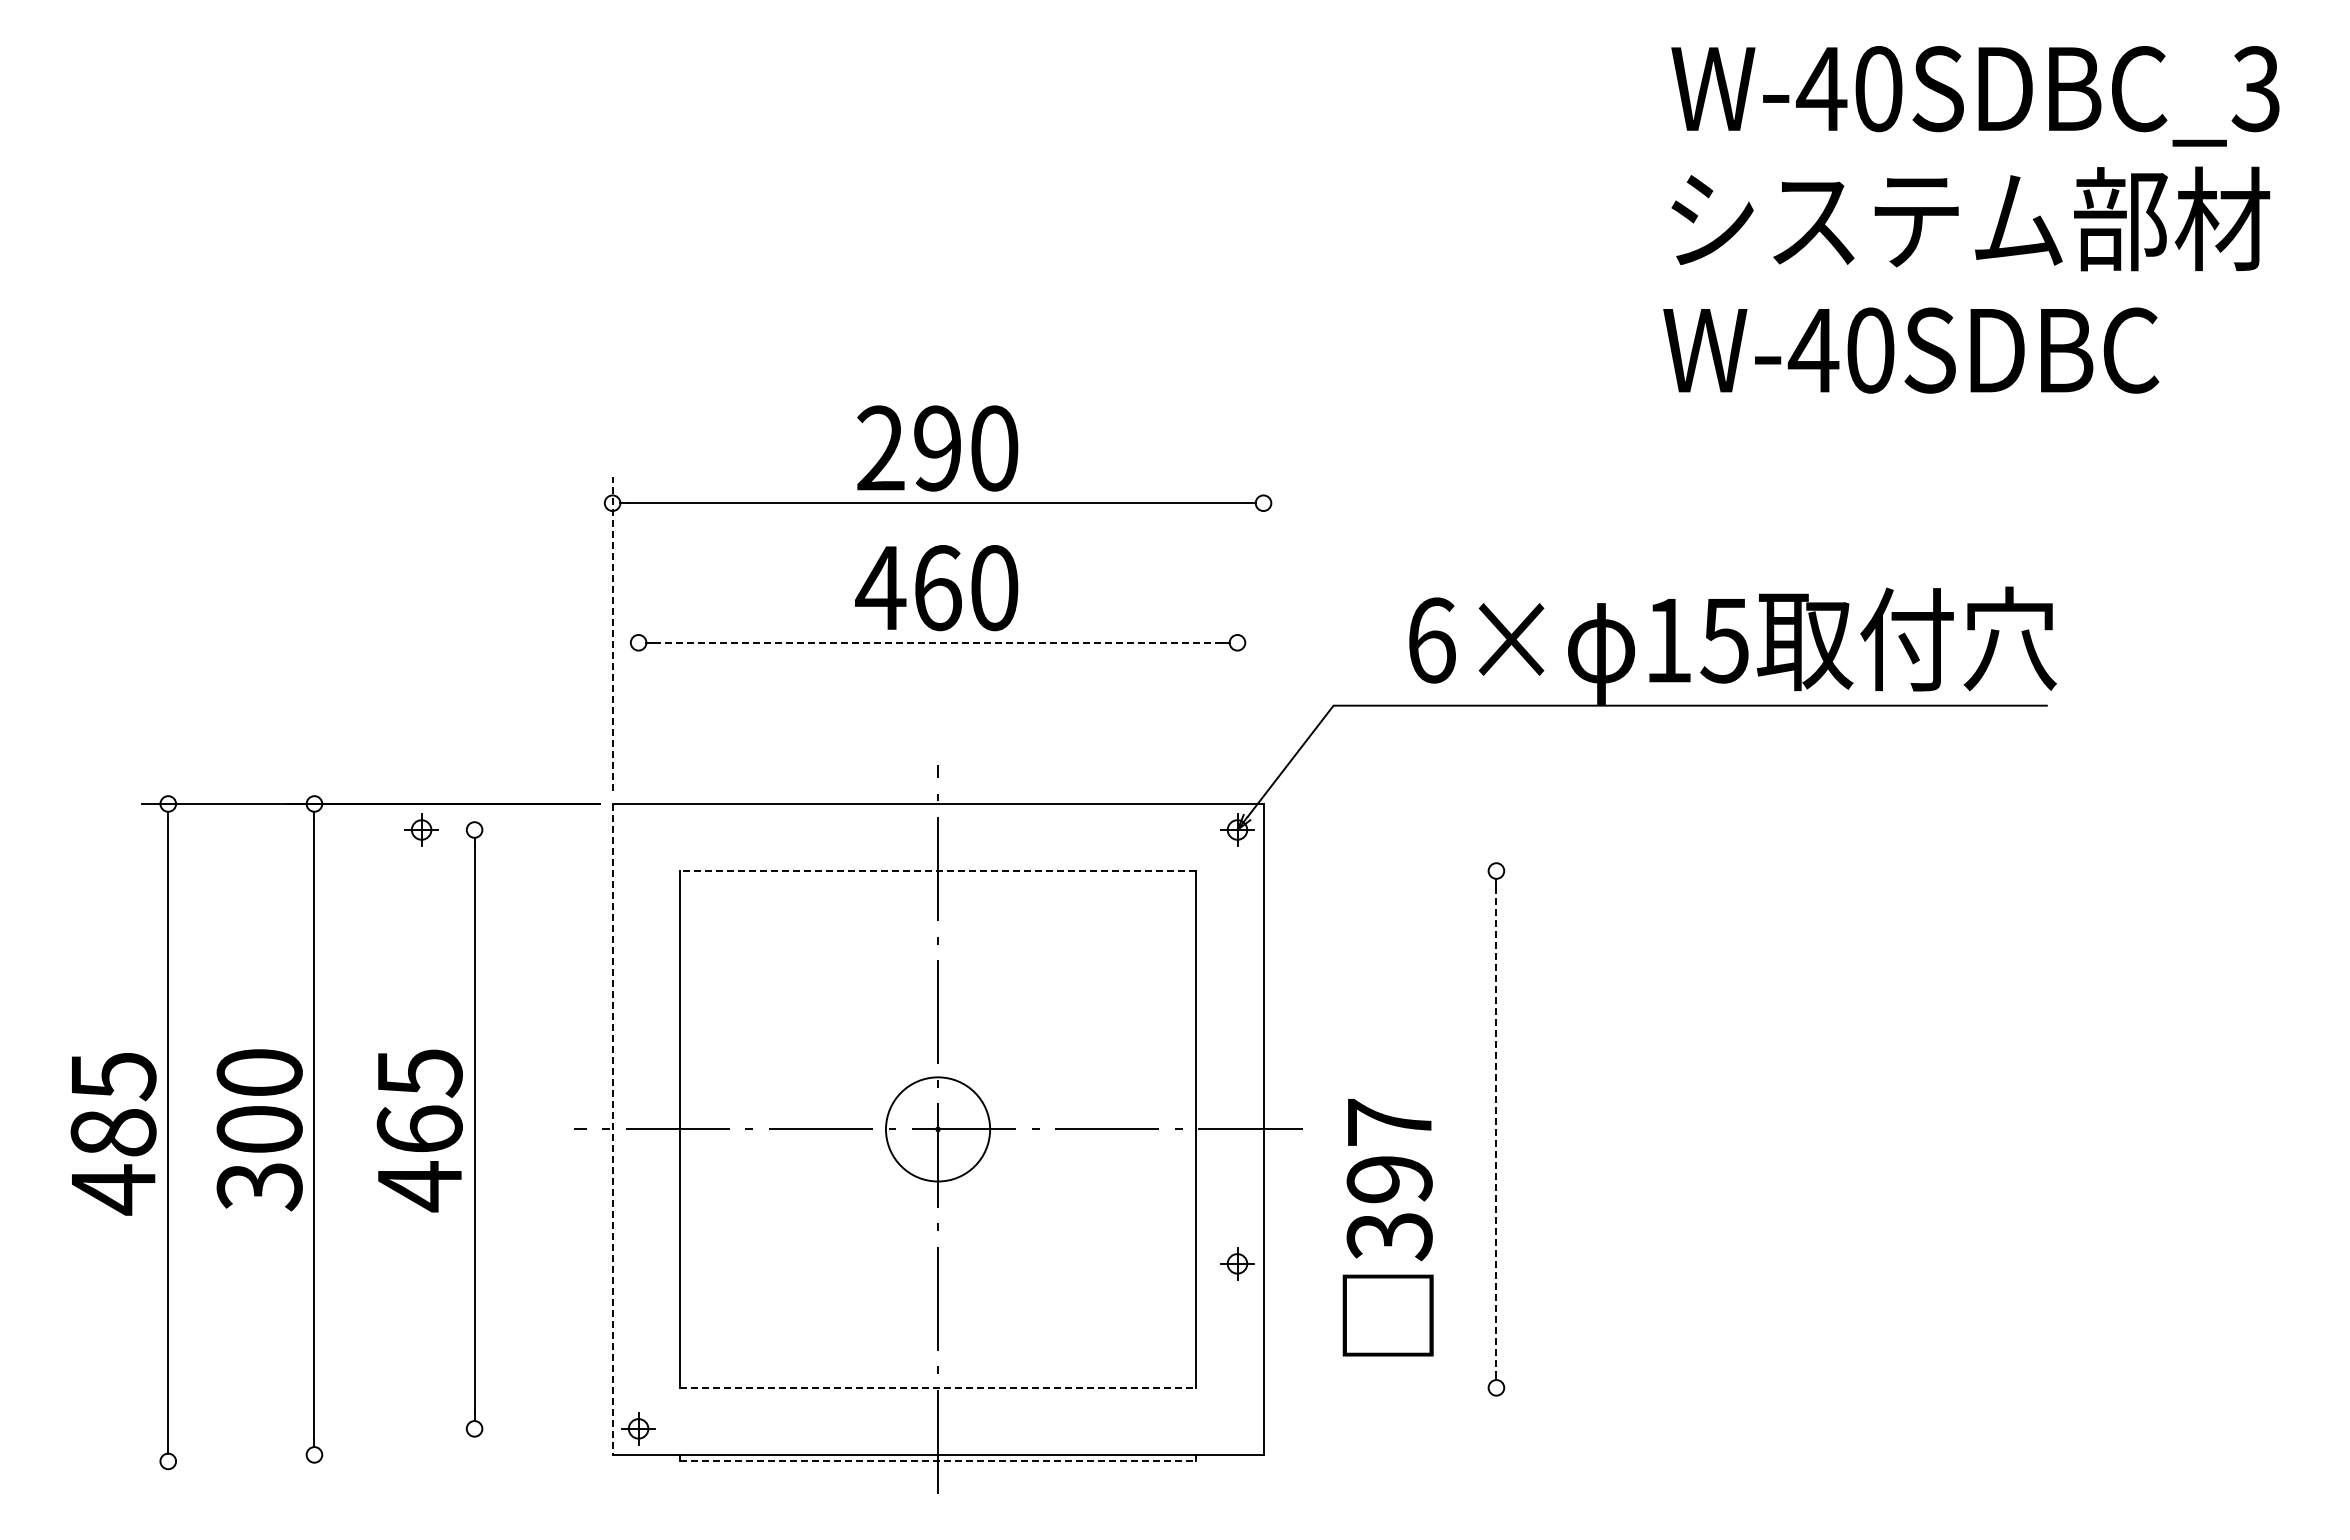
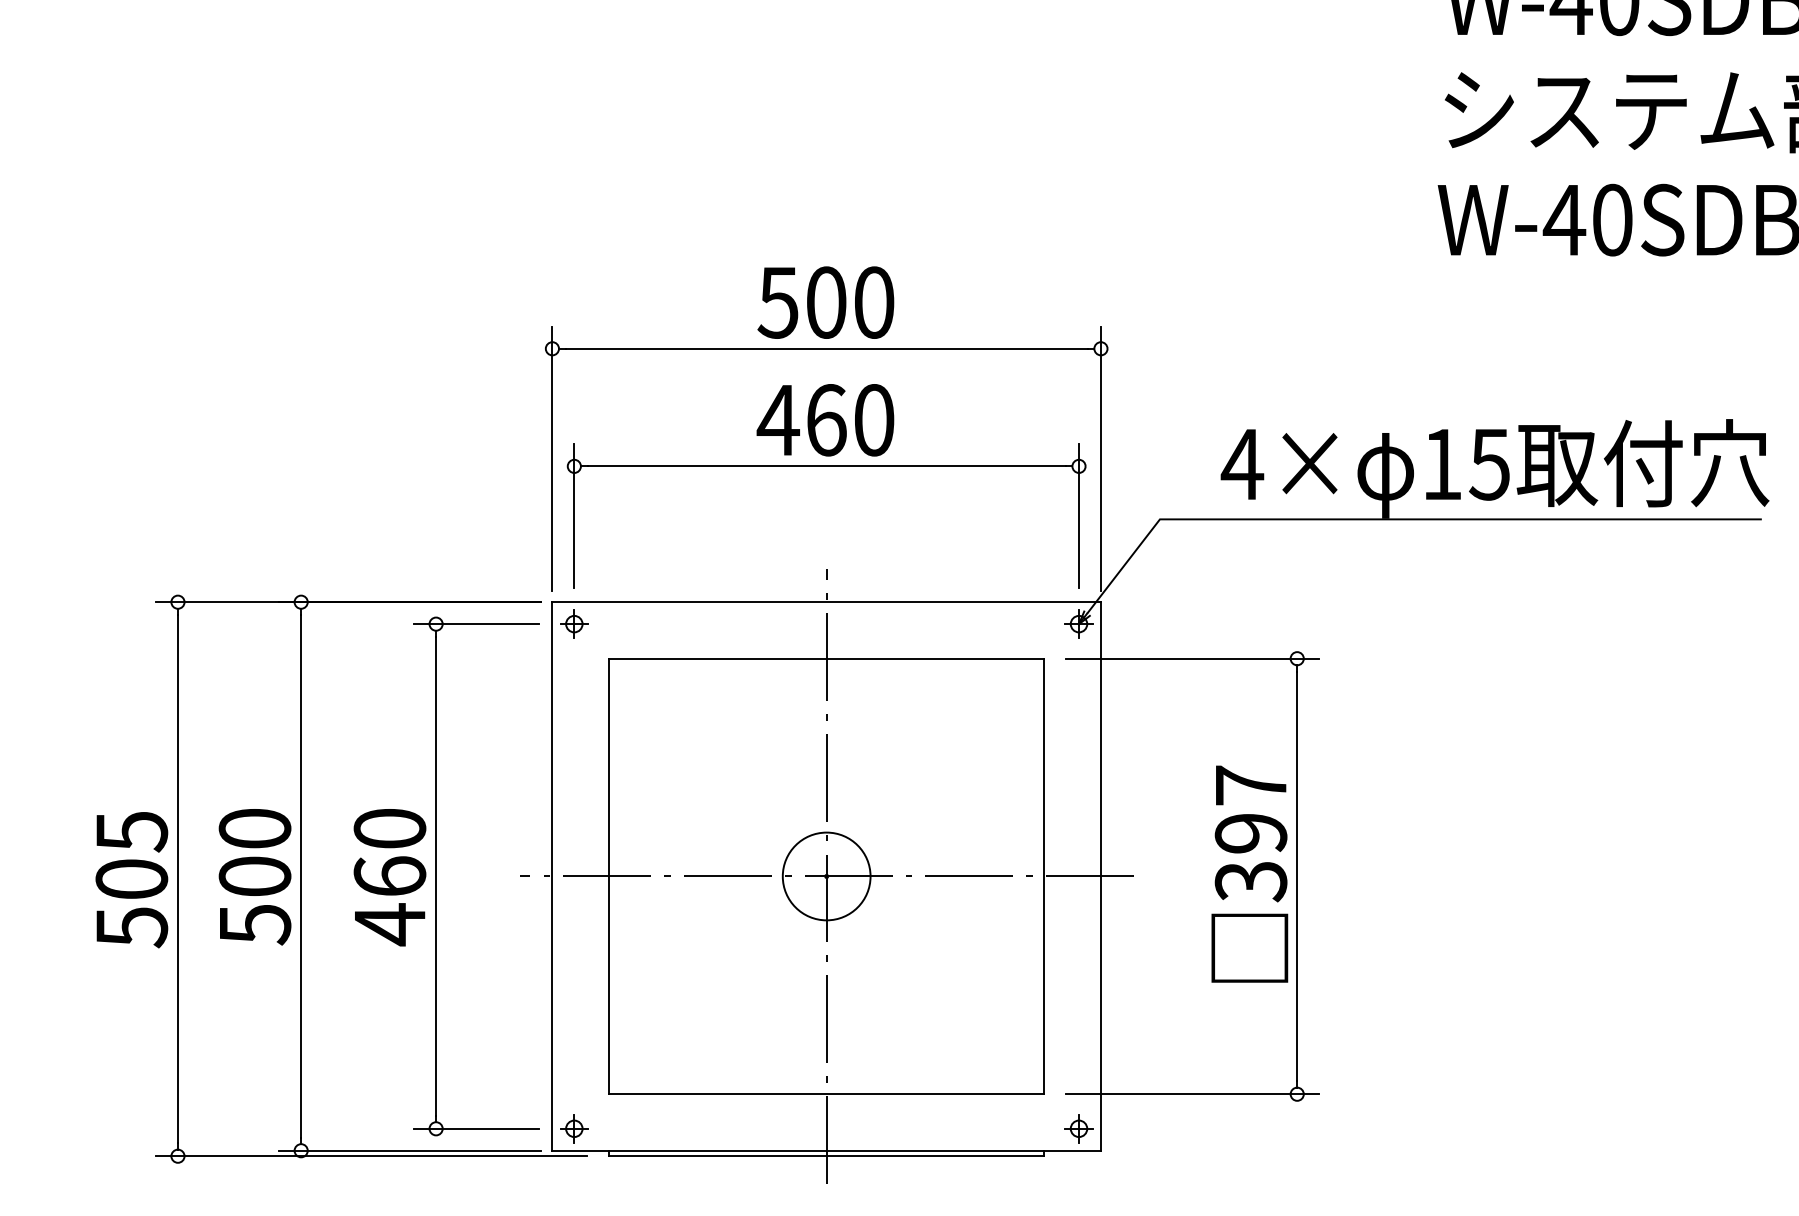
text: (908, 448) -> (801, 302), 290 -> 500
line: (1263, 633) -> (1100, 458), added
line: (612, 634) -> (552, 459), dashed -> solid
text: (1431, 640) -> (1242, 464), 6× -> 4×
line: (938, 642) -> (827, 466), dashed -> solid
line: (638, 701) -> (574, 515), added
line: (1237, 701) -> (1079, 515), added
part: (421, 829) -> (574, 623), moved
line: (522, 830) -> (476, 624), added
line: (937, 871) -> (826, 659), dashed -> solid
line: (1372, 871) -> (1192, 659), added
text: (419, 1073) -> (389, 829), 465 -> 460
line: (612, 1129) -> (552, 876), dashed -> solid
line: (1496, 1129) -> (1297, 876), dashed -> solid
text: (113, 1162) -> (131, 904), 485 -> 505
text: (259, 1187) -> (254, 925), 300 -> 500
text: (1387, 1227) -> (1249, 874), moved
part: (1237, 1263) -> (1079, 1128), moved
line: (938, 1387) -> (827, 1093), dashed -> solid
line: (1372, 1387) -> (1192, 1093), added
line: (522, 1428) -> (476, 1128), added
line: (443, 1454) -> (409, 1150), added
line: (397, 1461) -> (371, 1156), added
line: (938, 1461) -> (827, 1156), dashed -> solid

